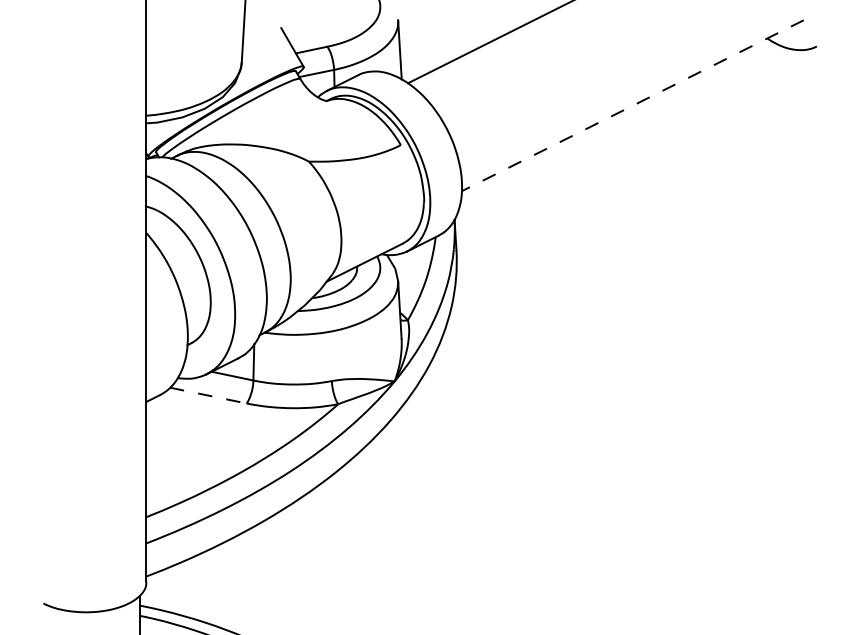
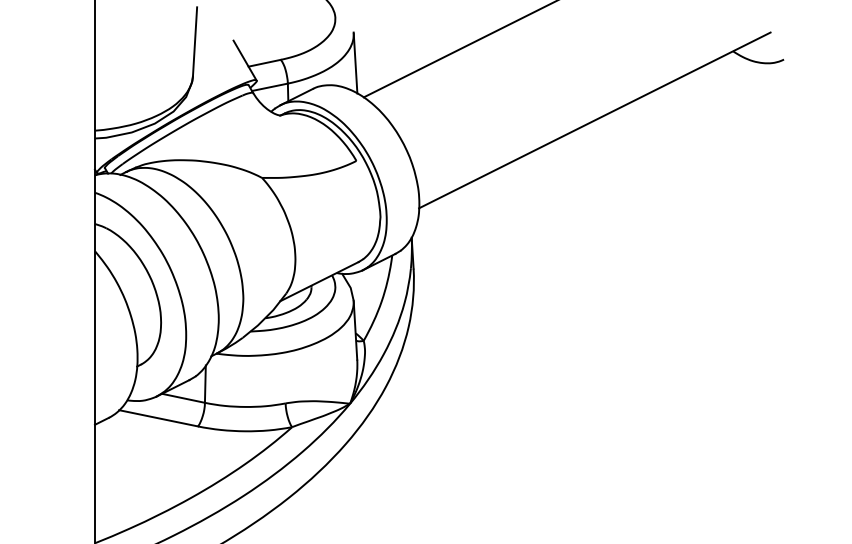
line: (632, 105) -> (594, 120), dashed -> solid
line: (208, 395) -> (158, 418), dashed -> solid

